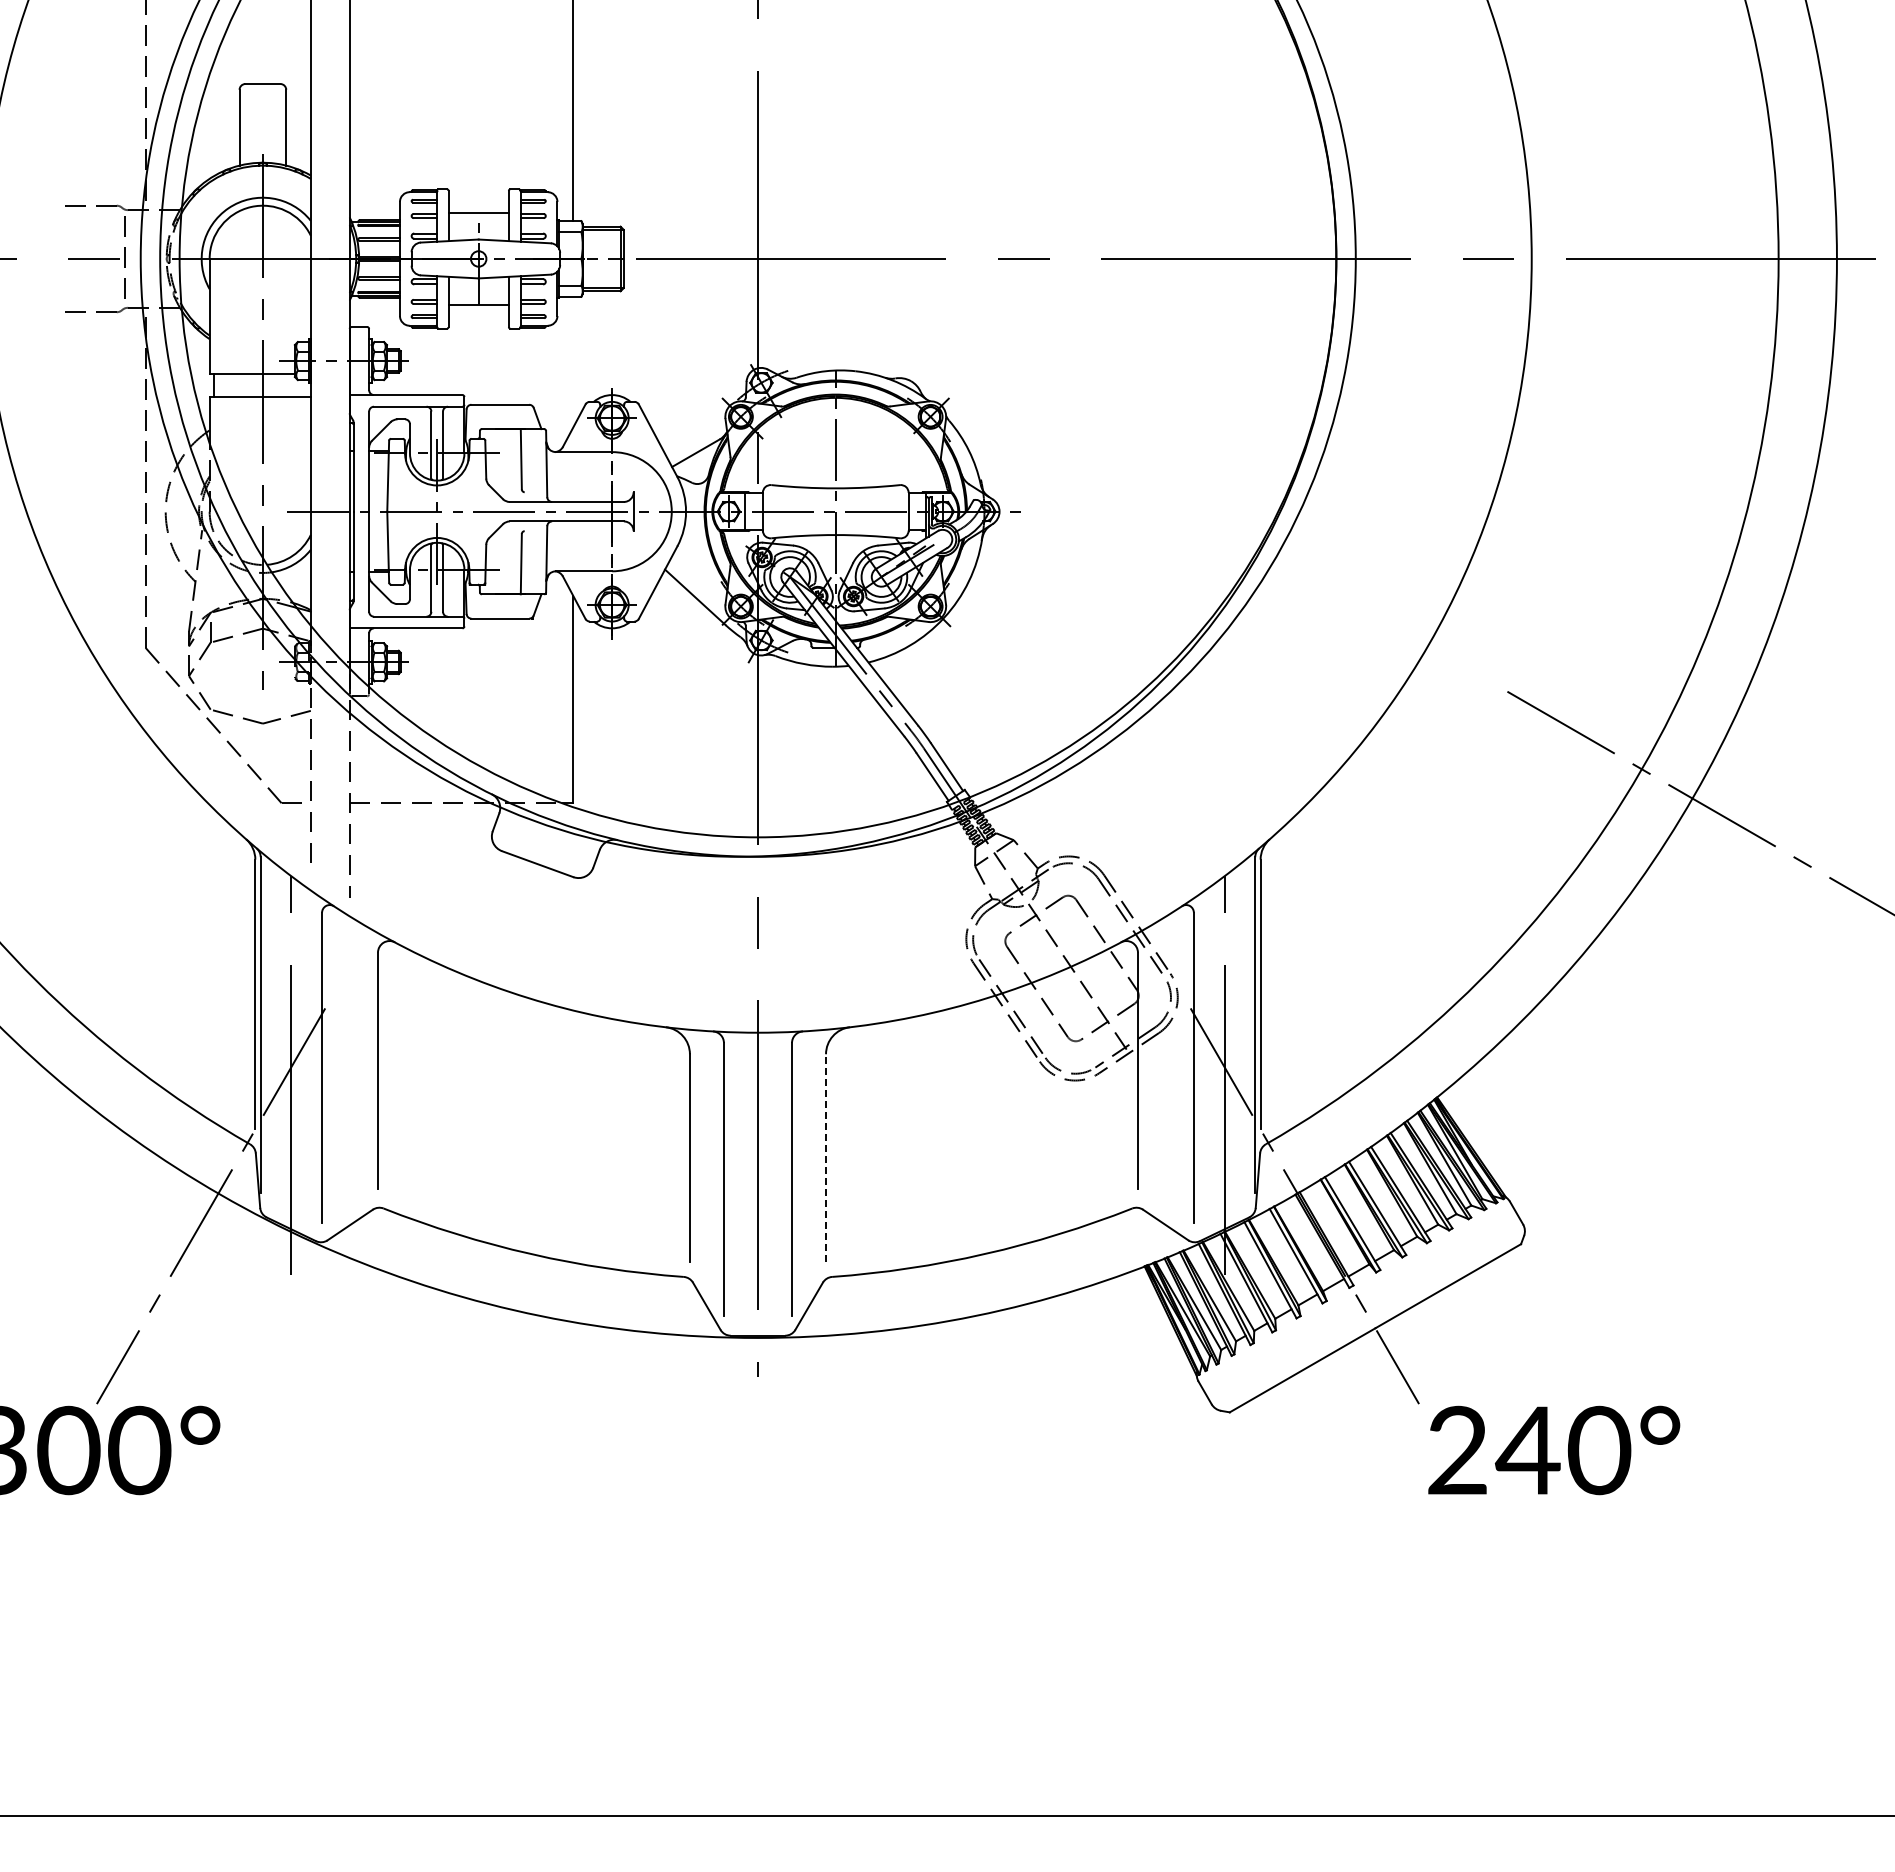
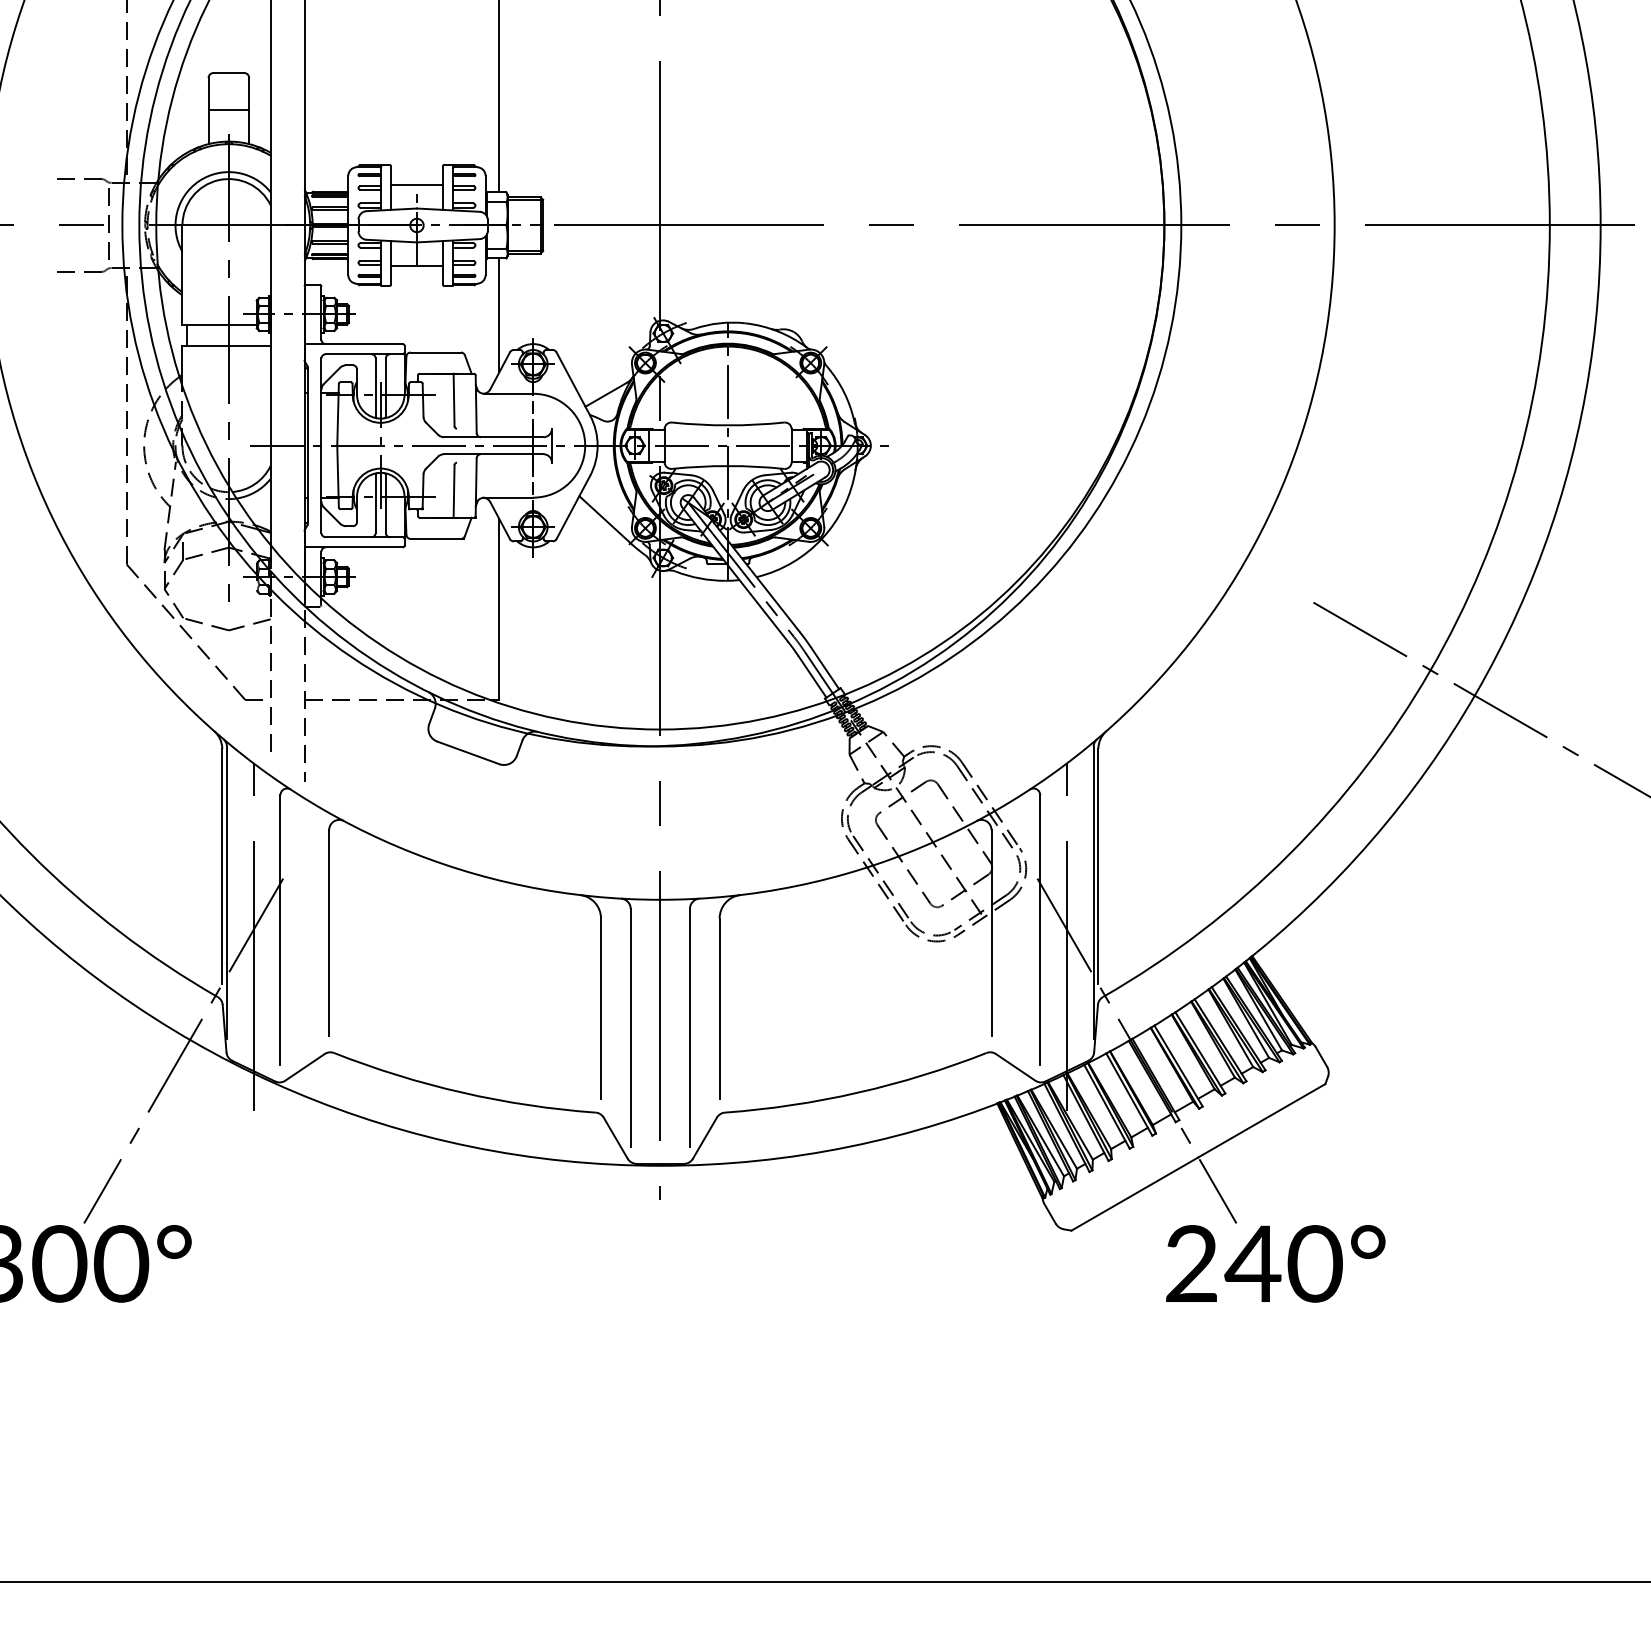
line: (262, 126) -> (228, 110), added
line: (573, 361) -> (499, 314), added
line: (826, 1158) -> (720, 1009), dashed -> solid
text: (1554, 1450) -> (1276, 1263), moved

